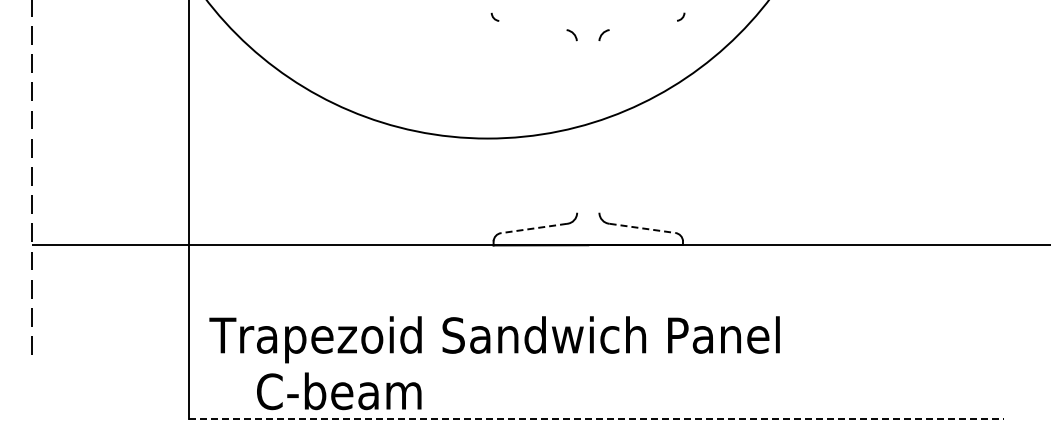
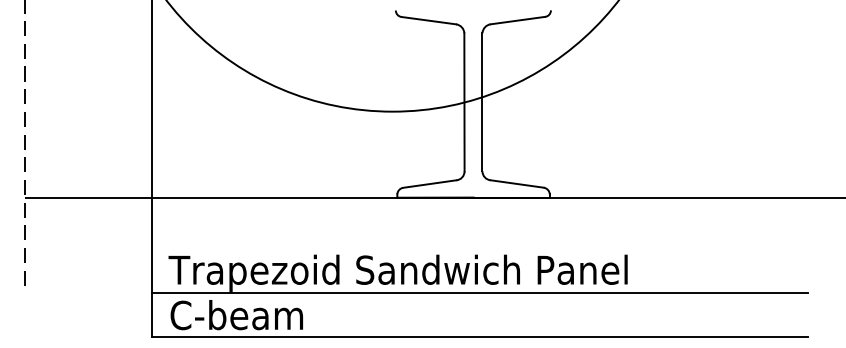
line: (532, 25) -> (428, 20), added
line: (642, 25) -> (517, 20), added
line: (576, 126) -> (464, 101), added
line: (599, 126) -> (482, 101), added
line: (533, 228) -> (429, 184), dashed -> solid
line: (643, 228) -> (517, 184), dashed -> solid
line: (595, 363) -> (479, 292), added
text: (339, 391) -> (237, 315), moved
line: (596, 419) -> (480, 337), dashed -> solid

